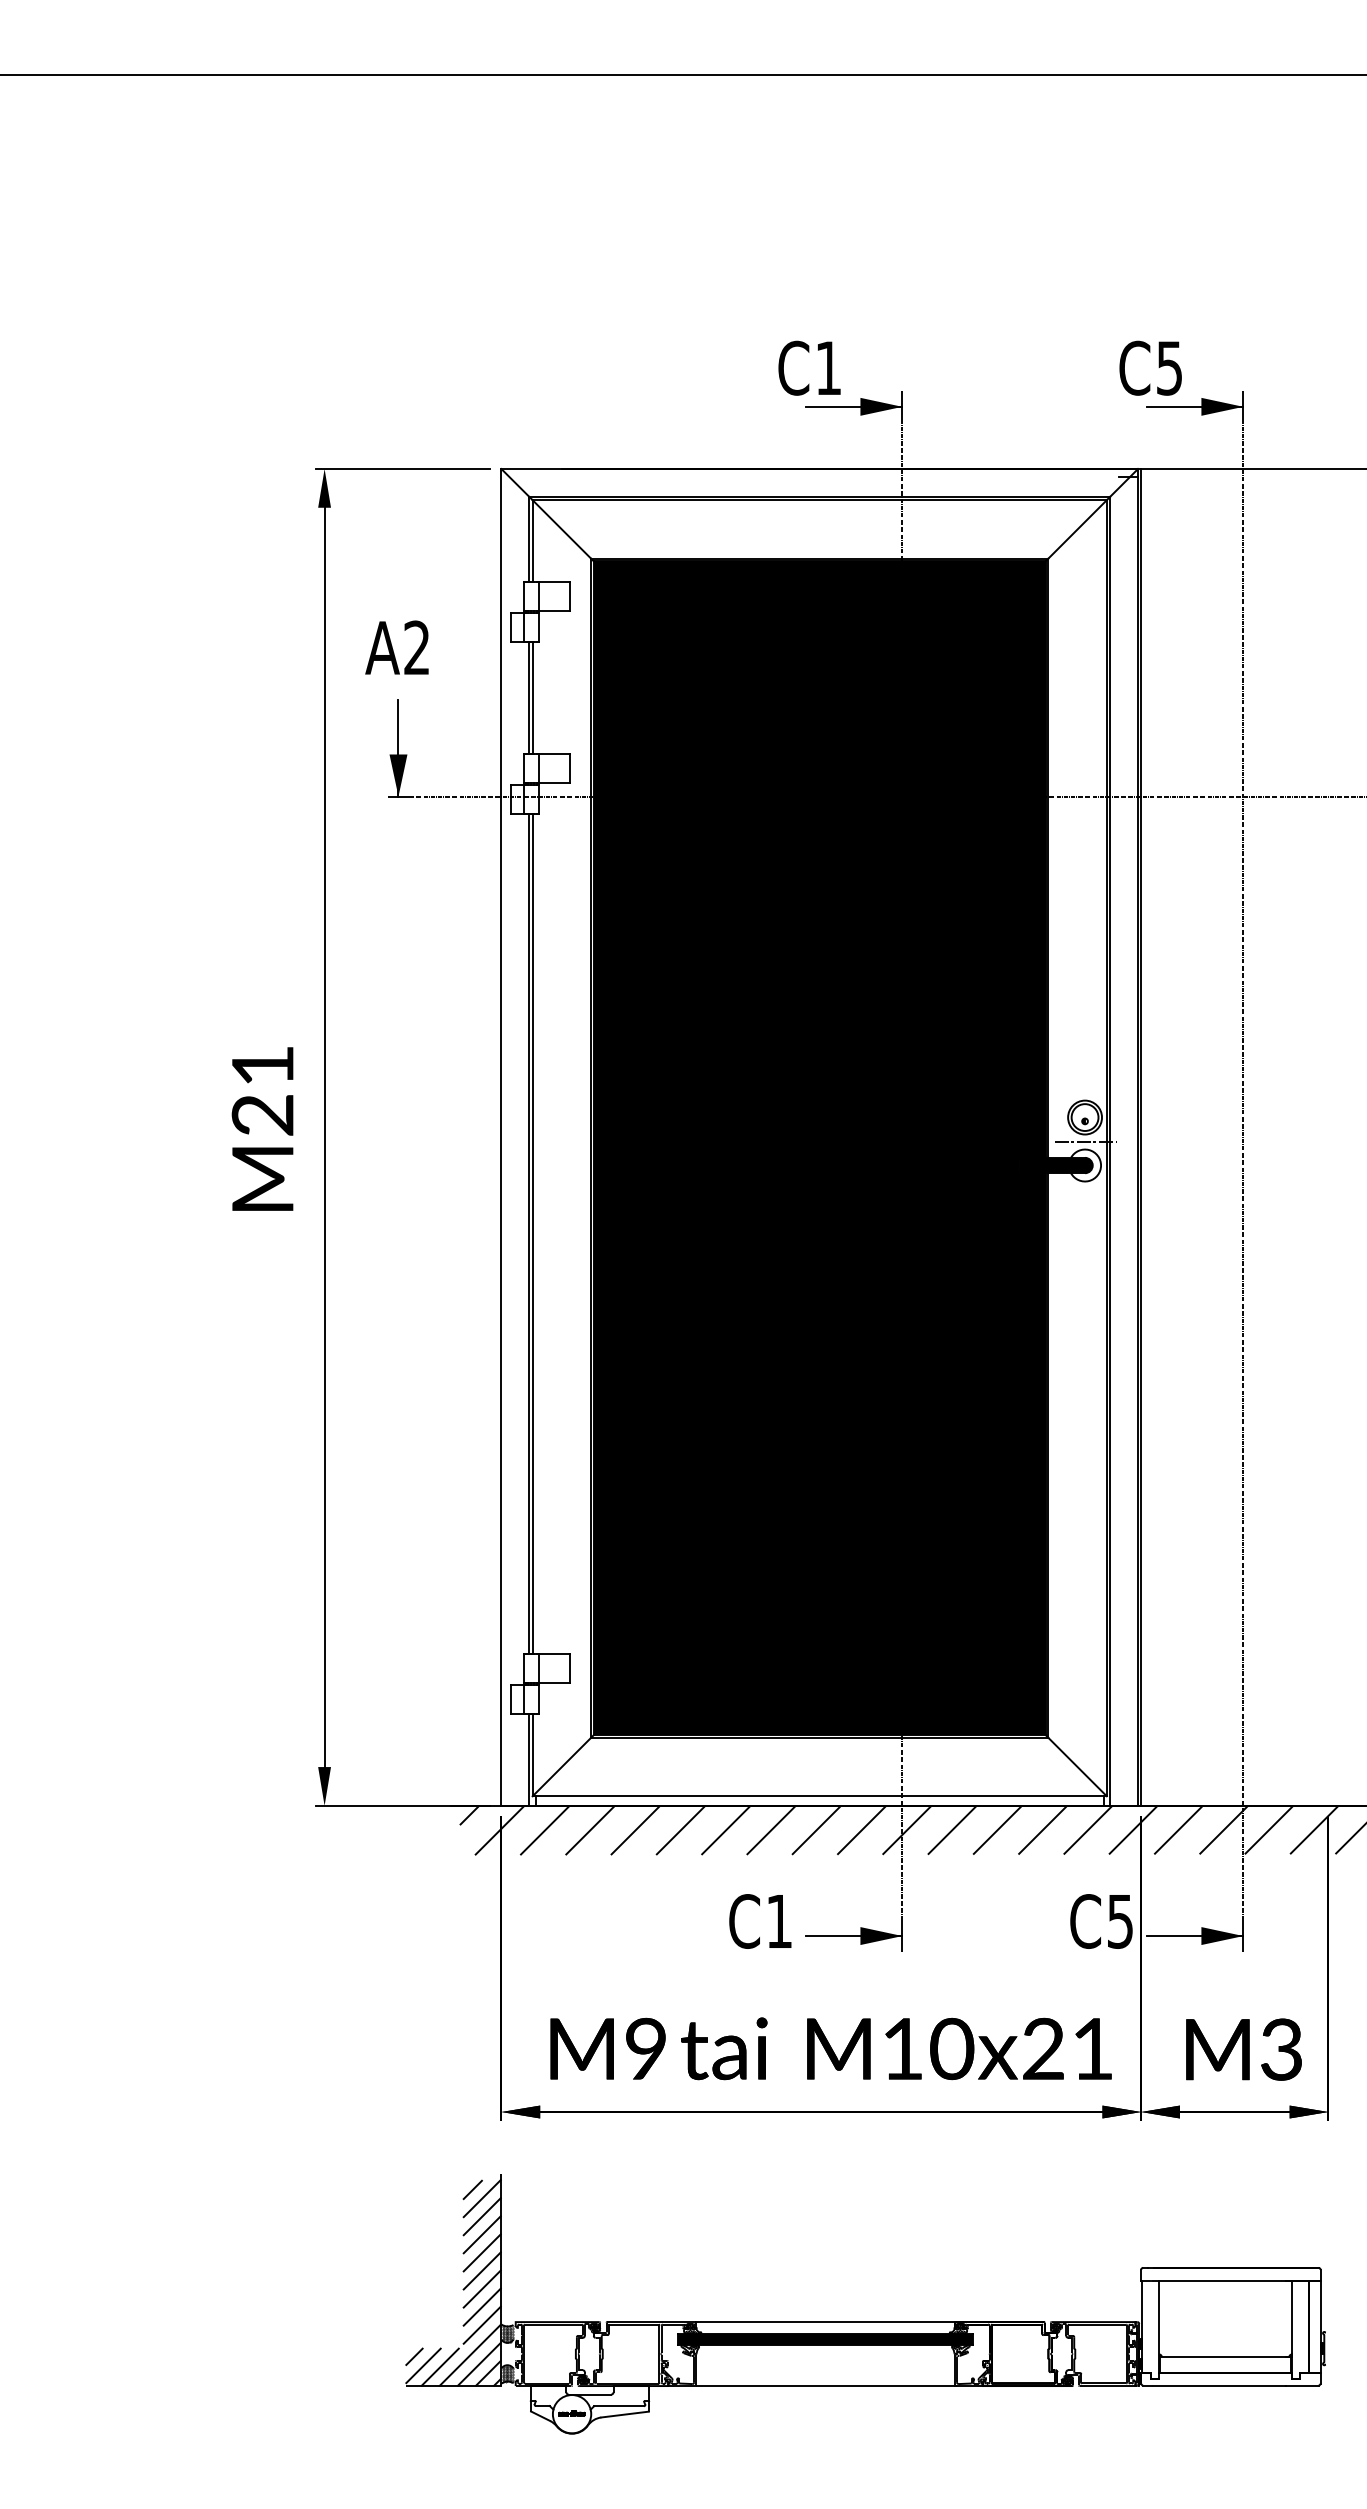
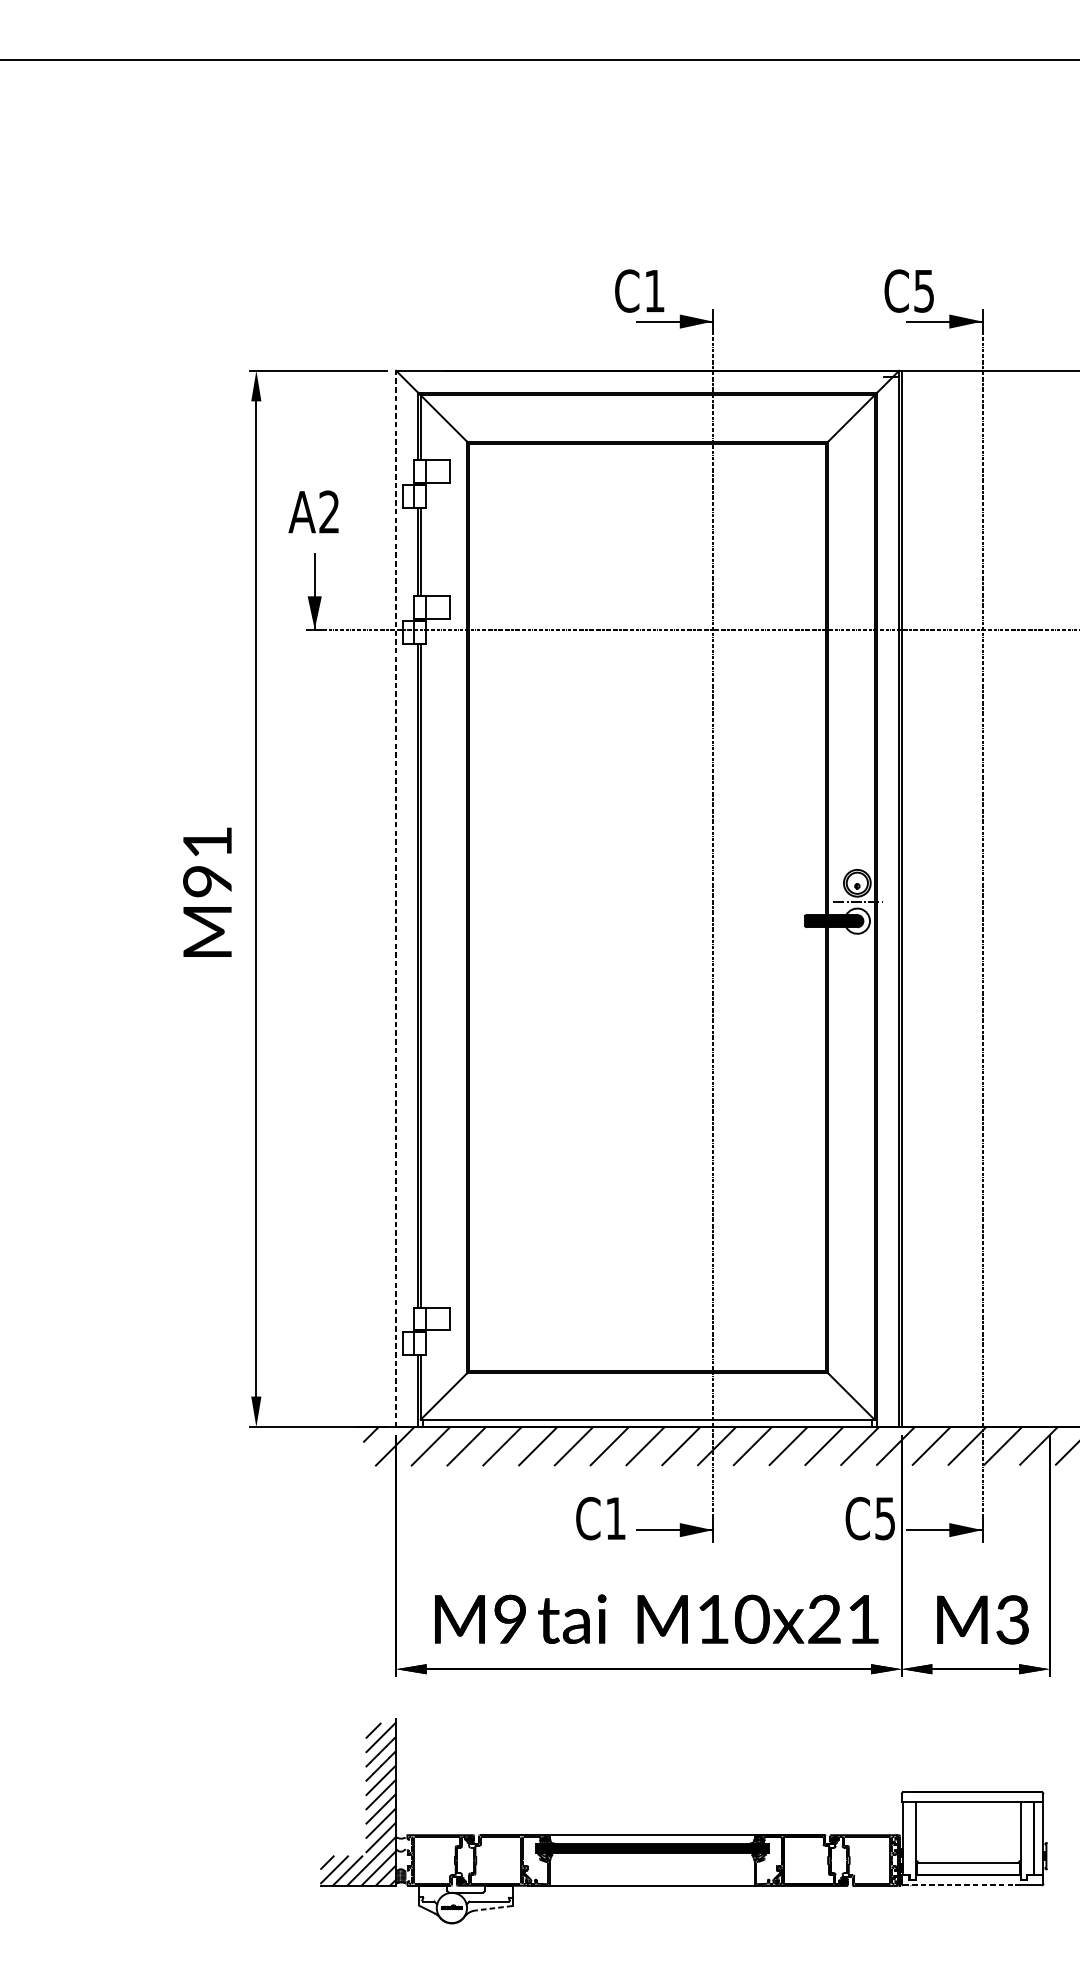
text: (262, 1115) -> (207, 881), M21 -> M91
line: (501, 1136) -> (396, 898), solid -> dashed
fill: (819, 1148) -> (647, 907), removed
hatch: (507, 2333) -> (400, 1844), removed
line: (1215, 2385) -> (960, 1885), solid -> dashed
line: (624, 2414) -> (493, 1908), solid -> dashed

